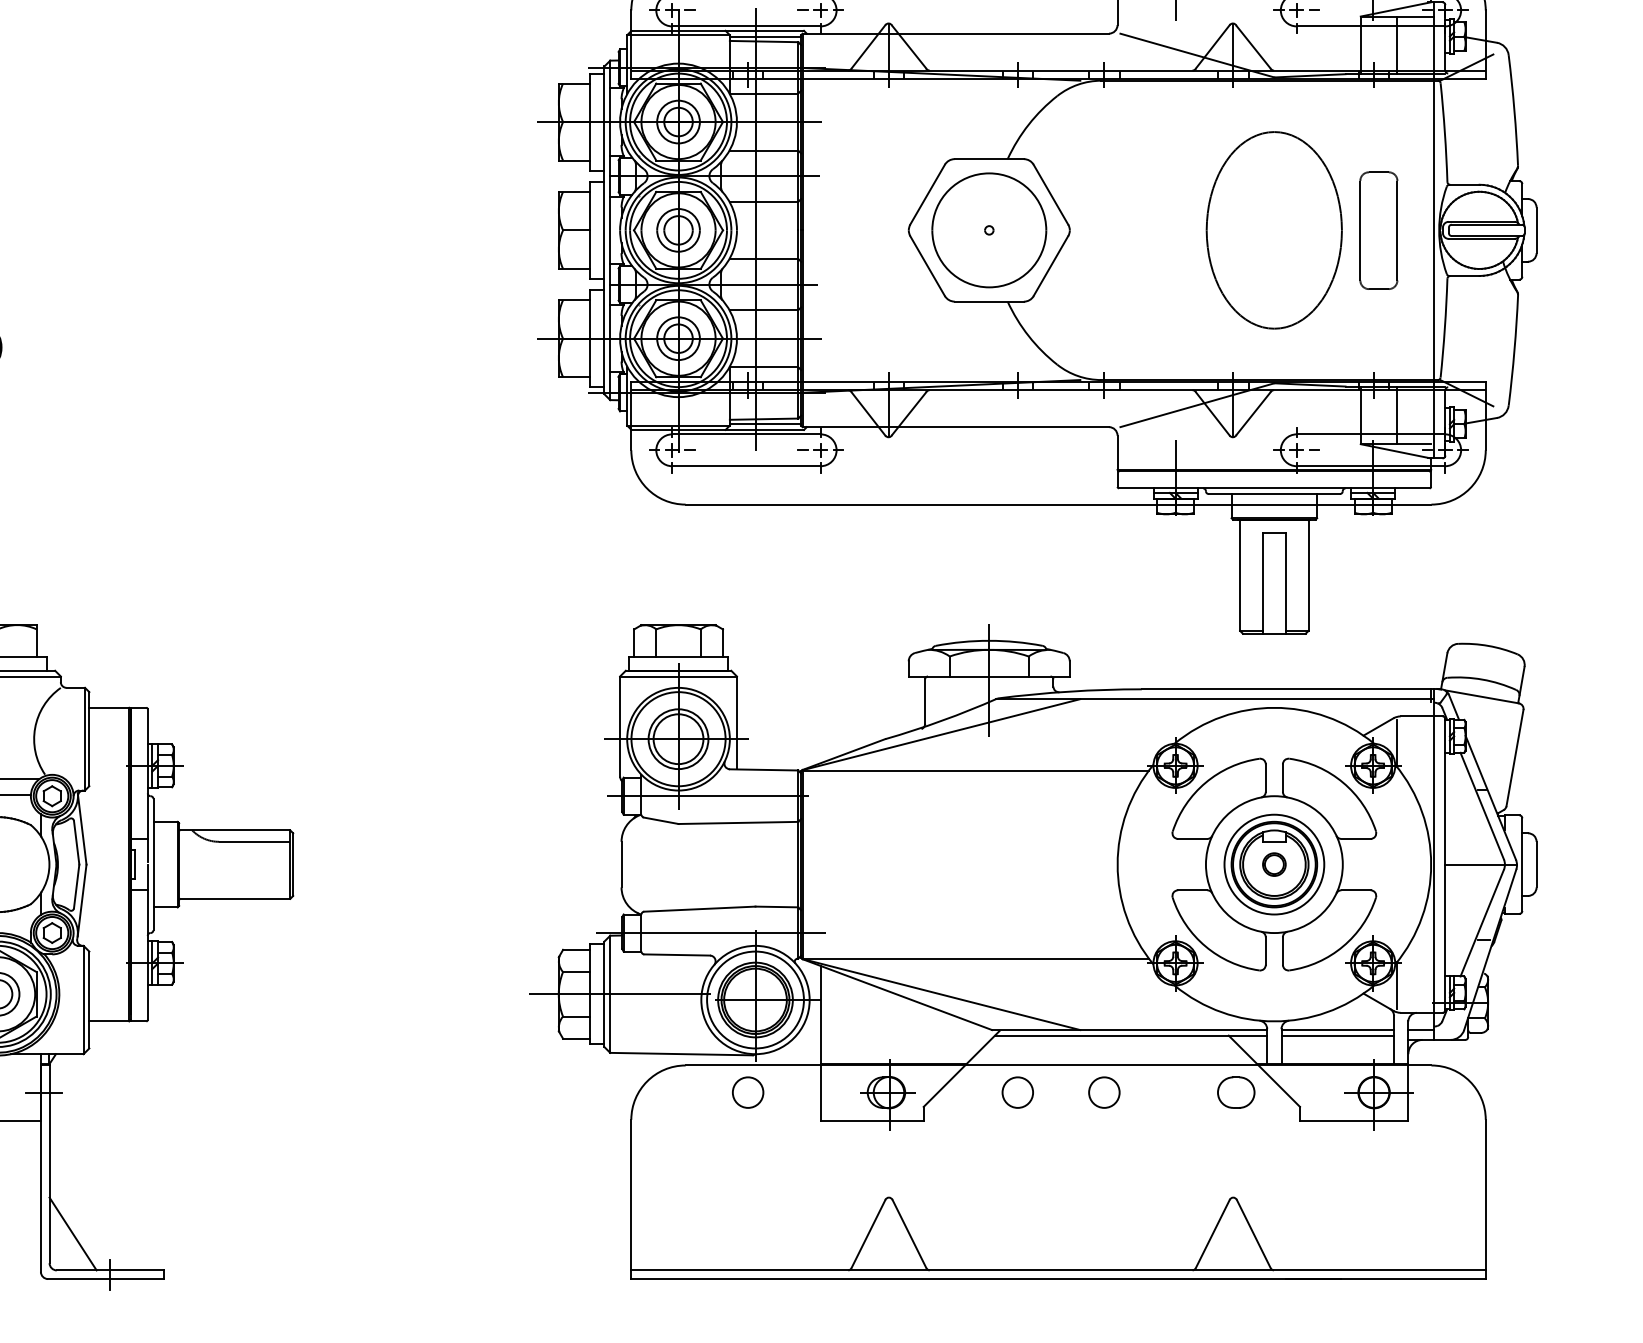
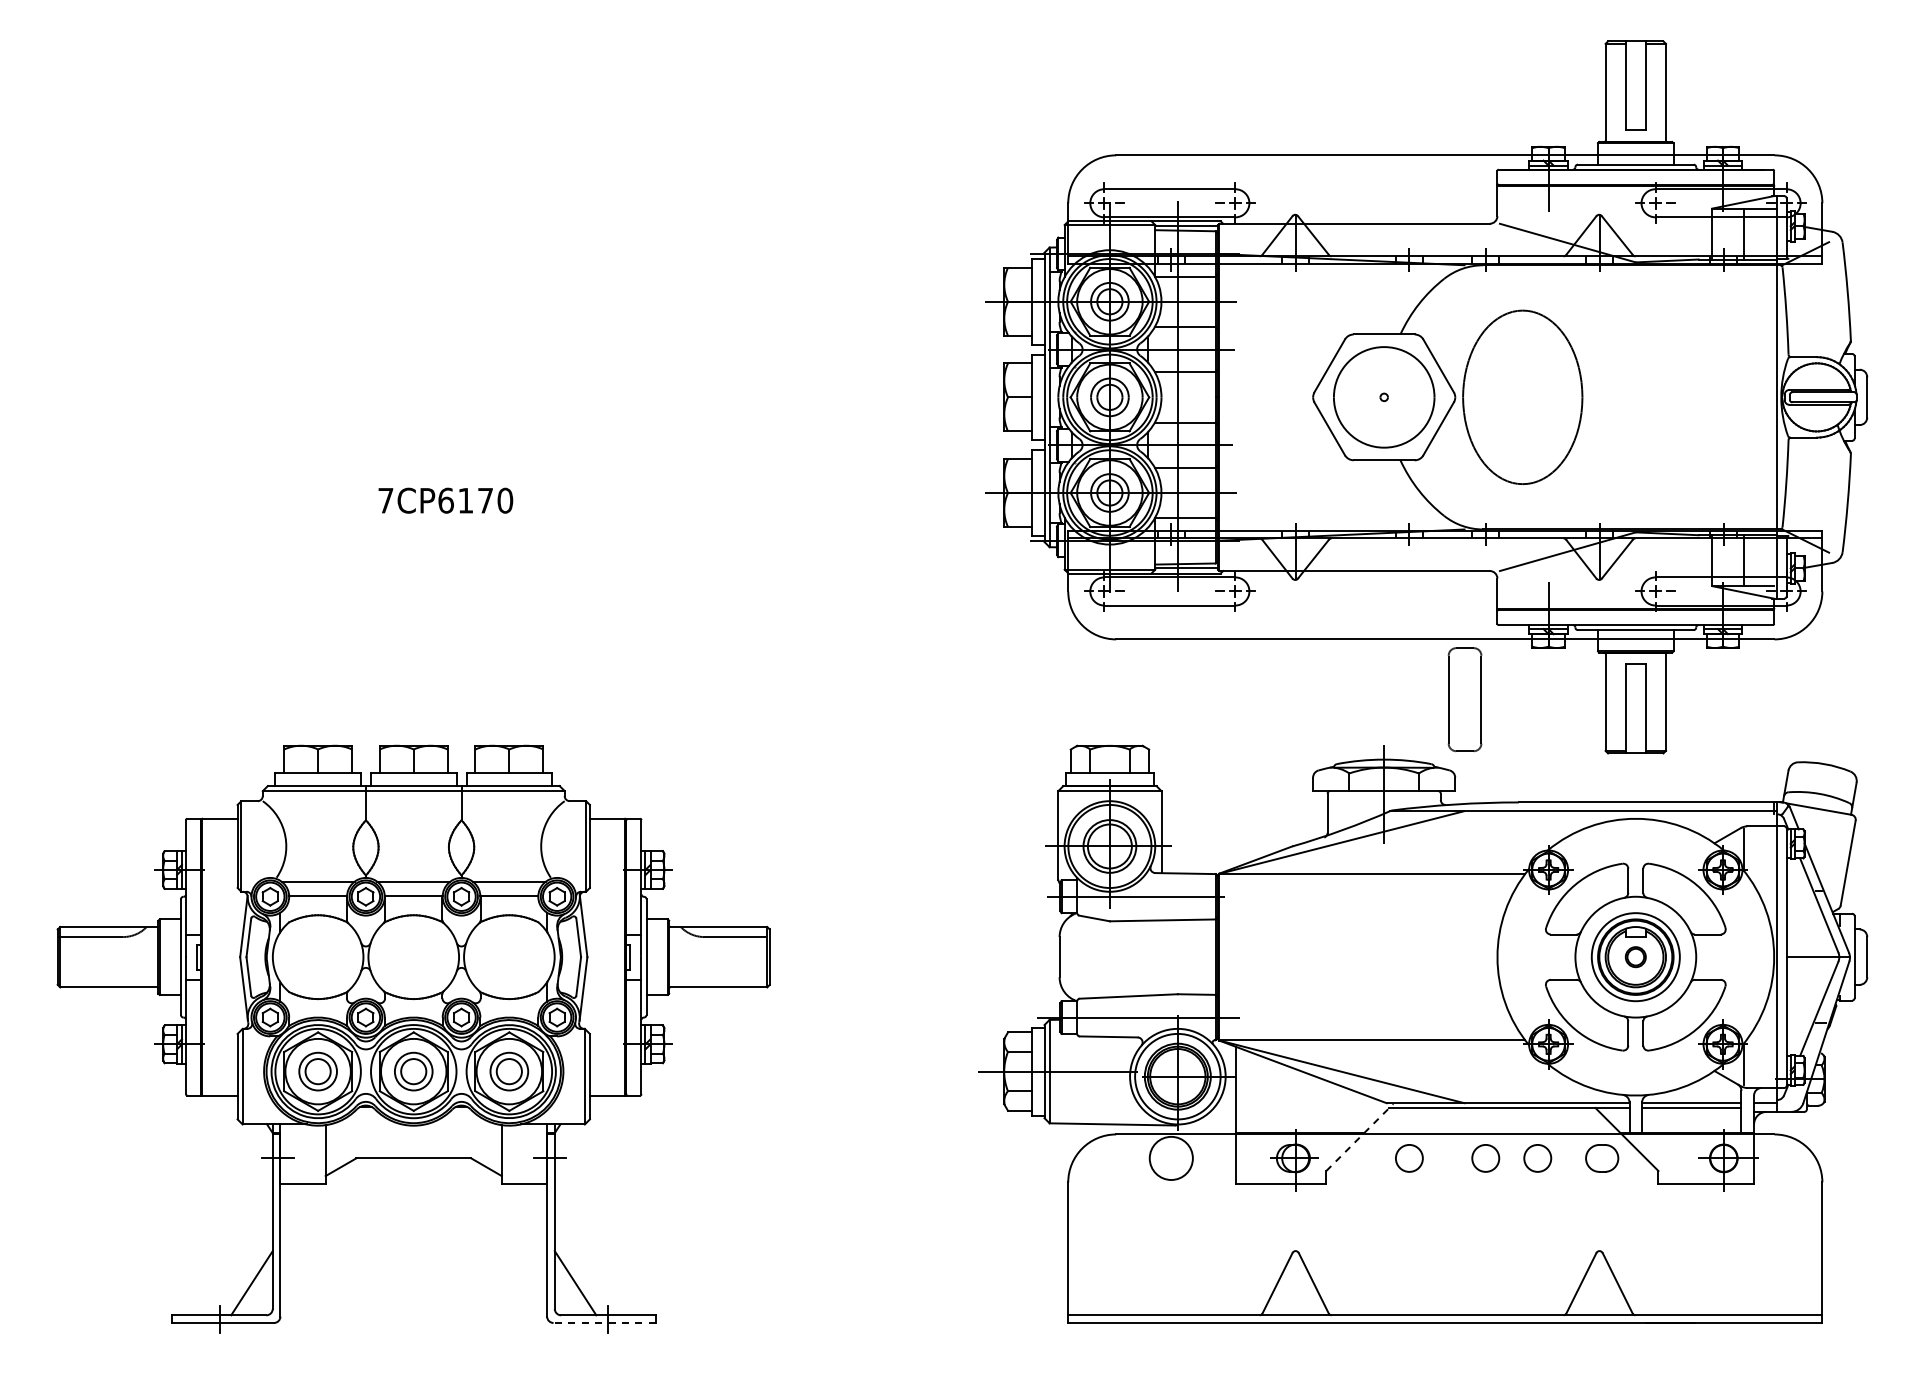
part: (1274, 229) -> (1522, 396), moved
part: (1378, 230) -> (1464, 699), moved
line: (962, 1068) -> (1360, 1137), solid -> dashed
circle: (747, 1091) -> (1170, 1157), size x1.6
circle: (1162, 1092) -> (1537, 1158), added
line: (105, 1278) -> (604, 1322), solid -> dashed

